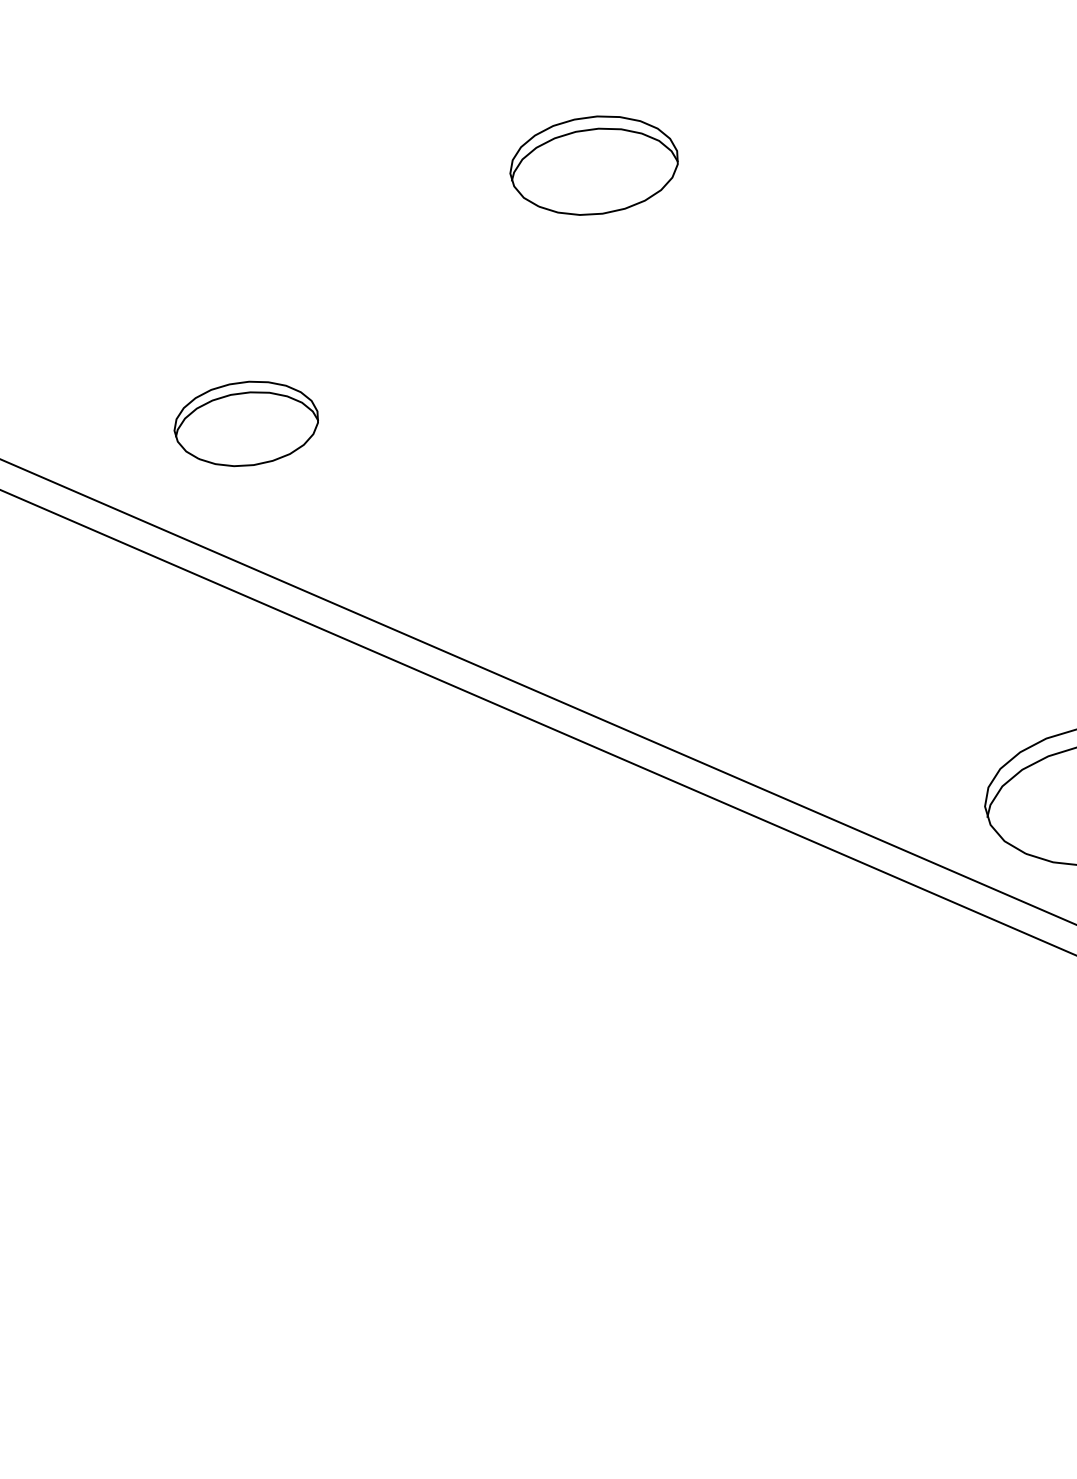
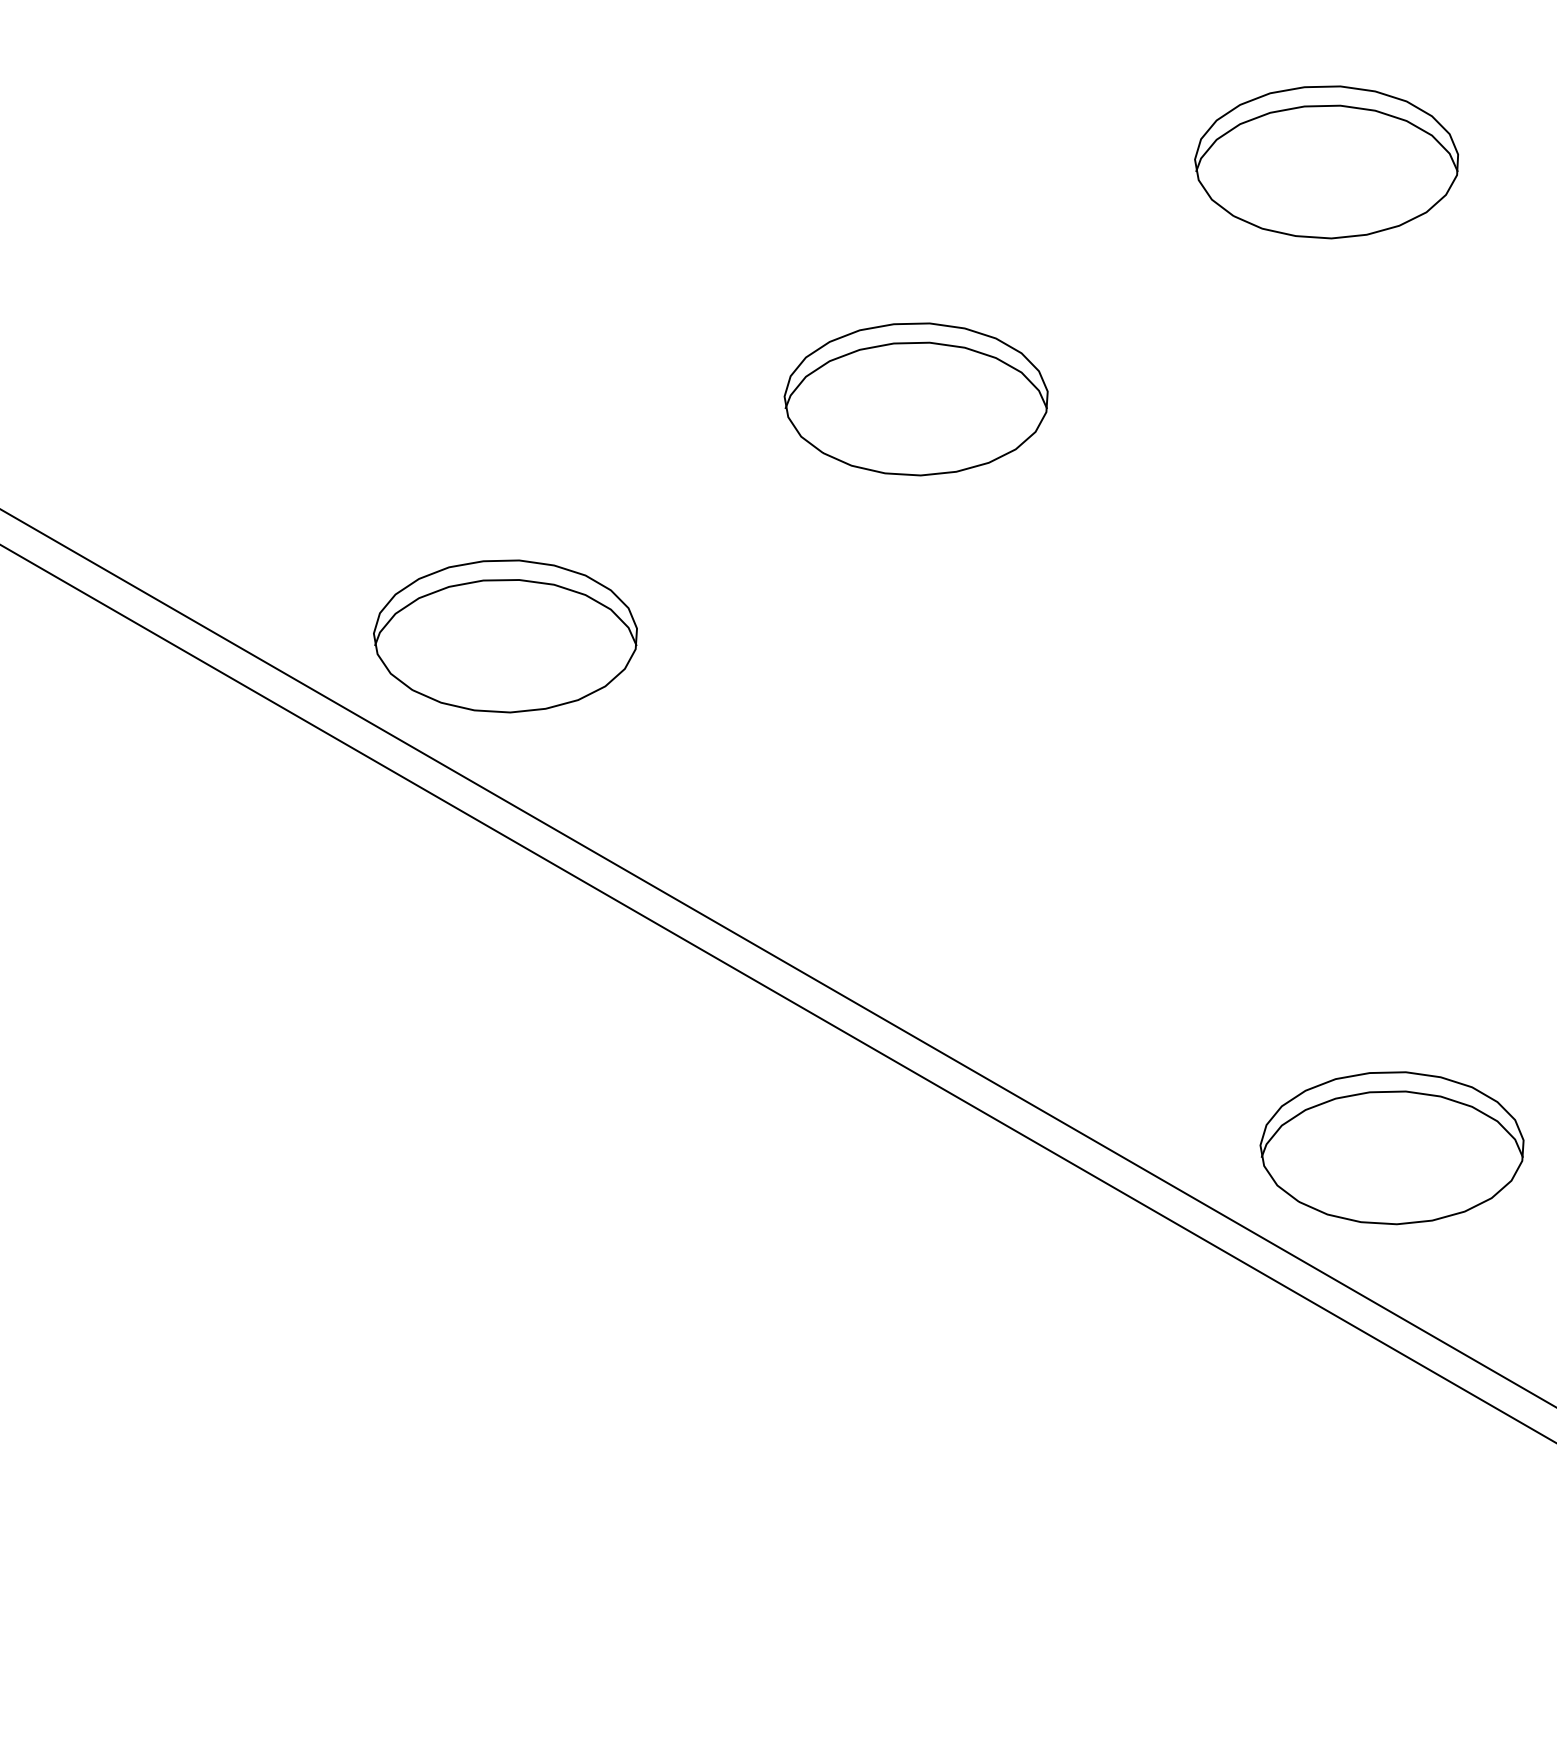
part: (593, 165) -> (915, 399), size x1.43
part: (246, 424) -> (505, 636), size x1.67

